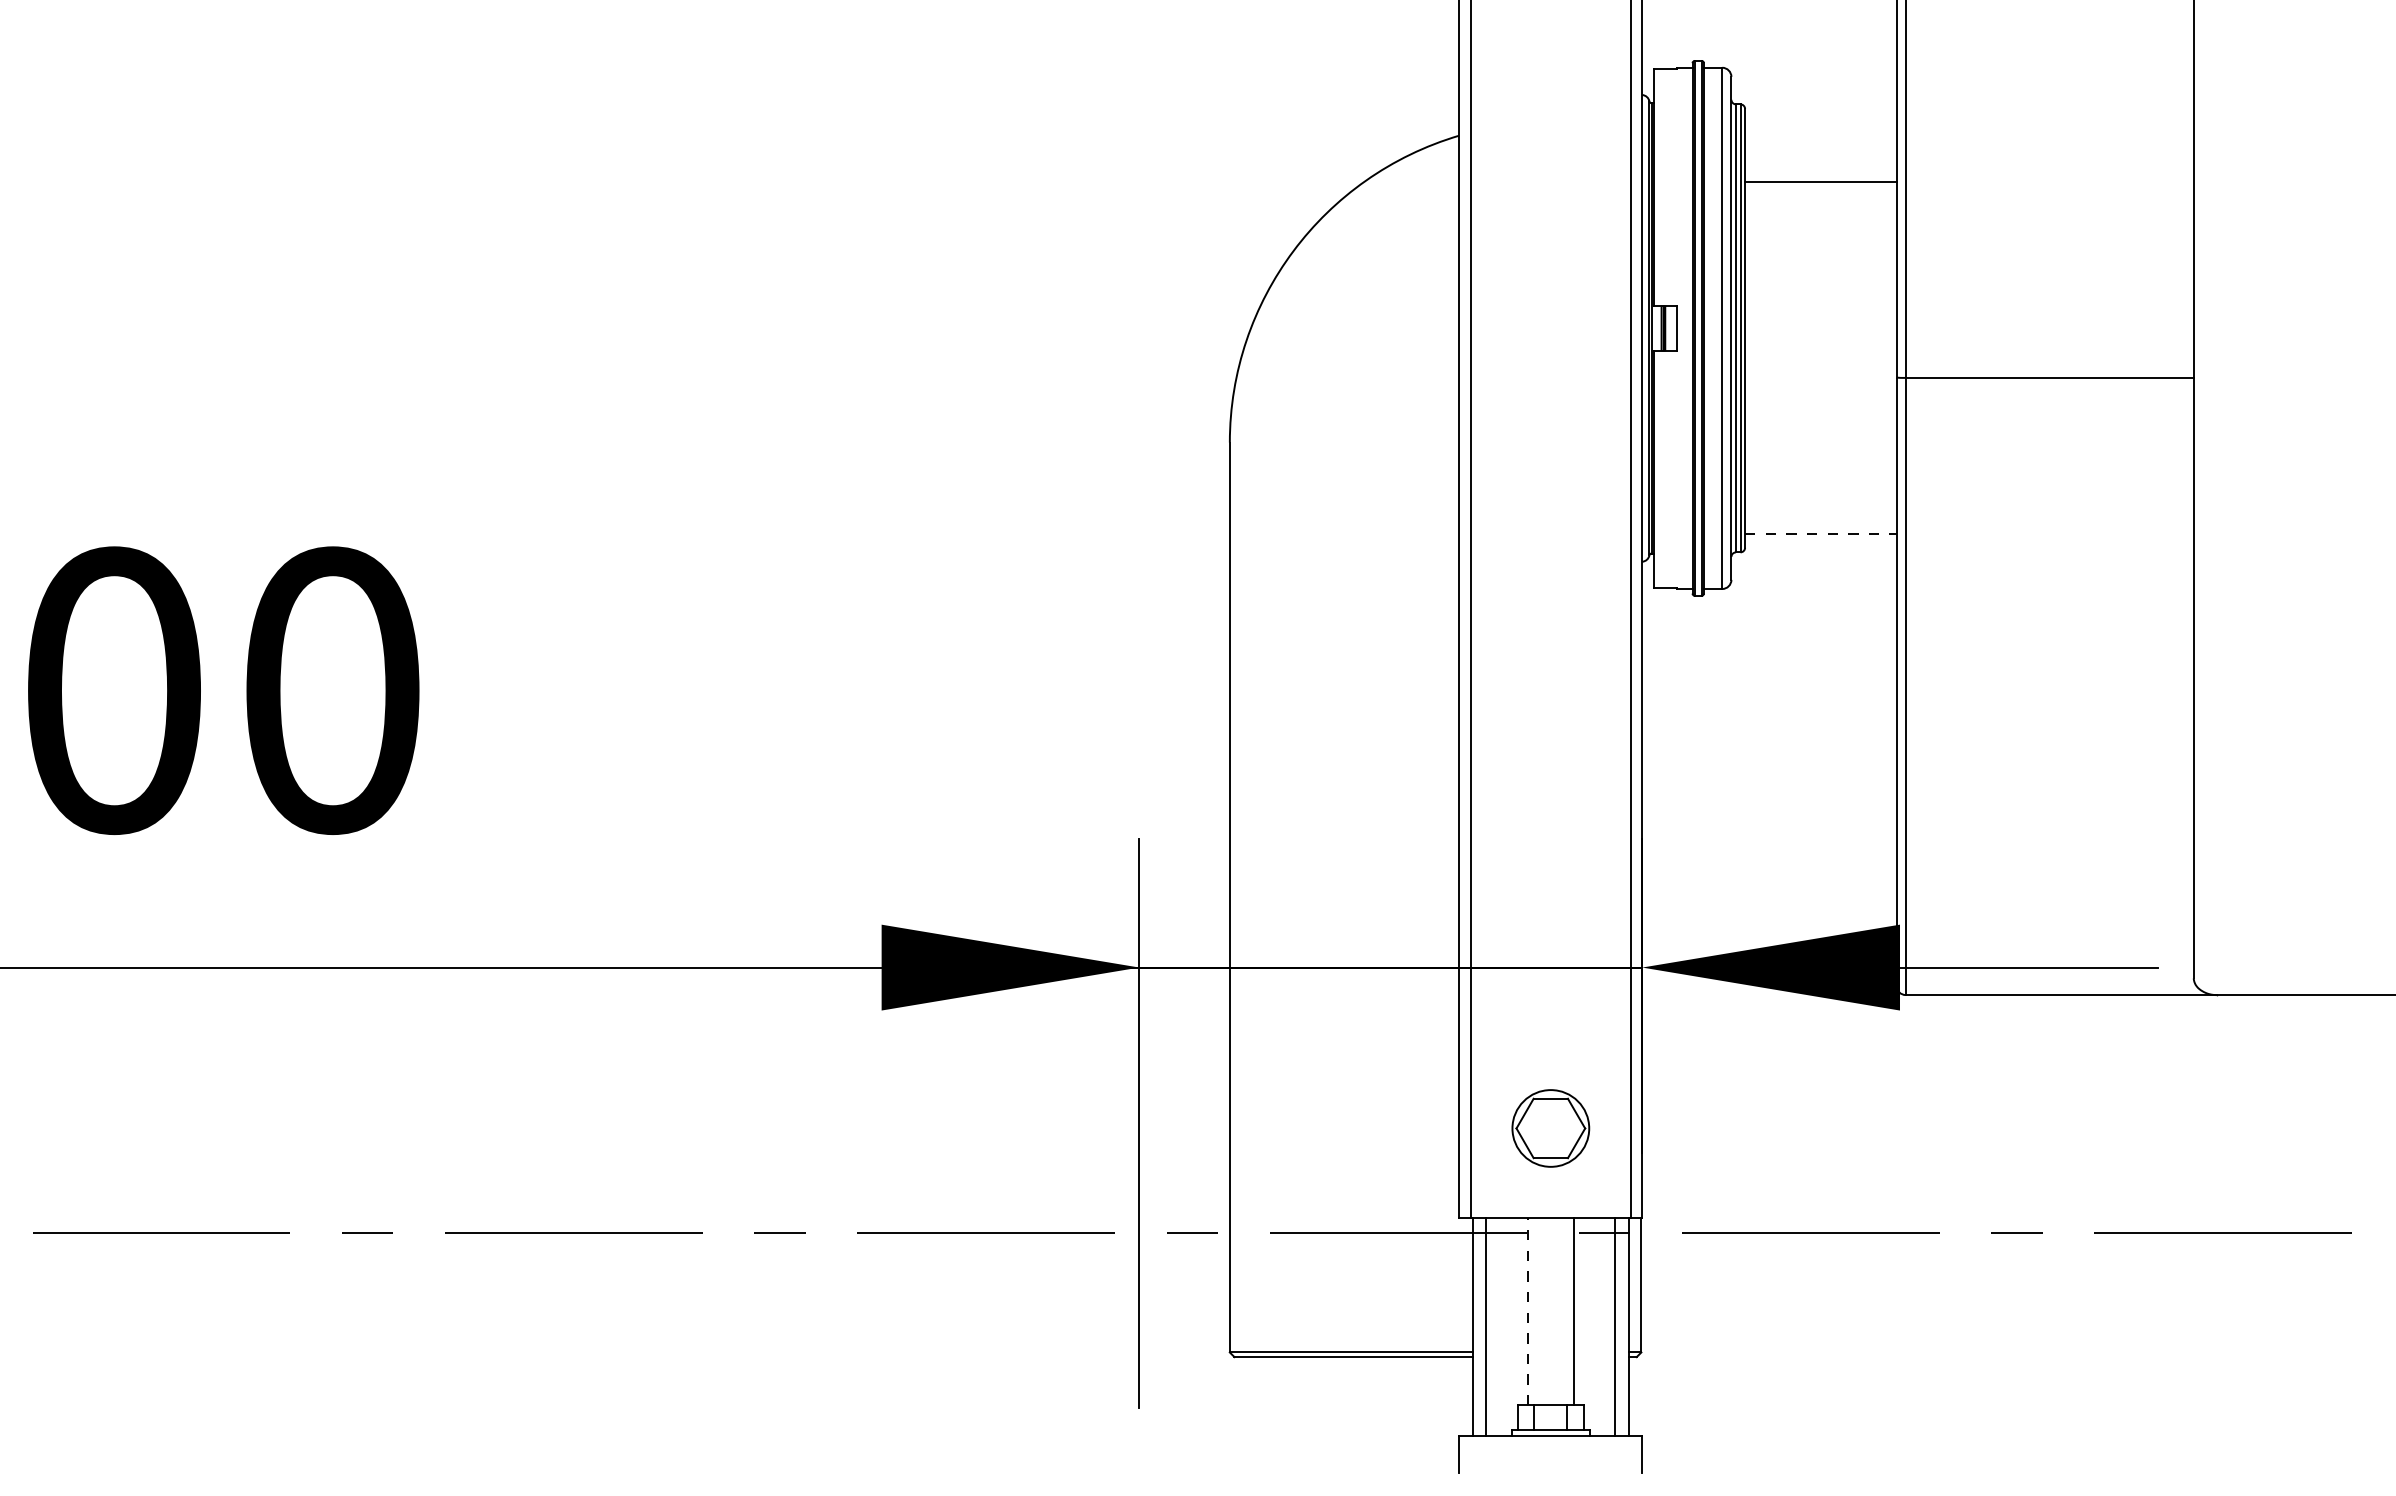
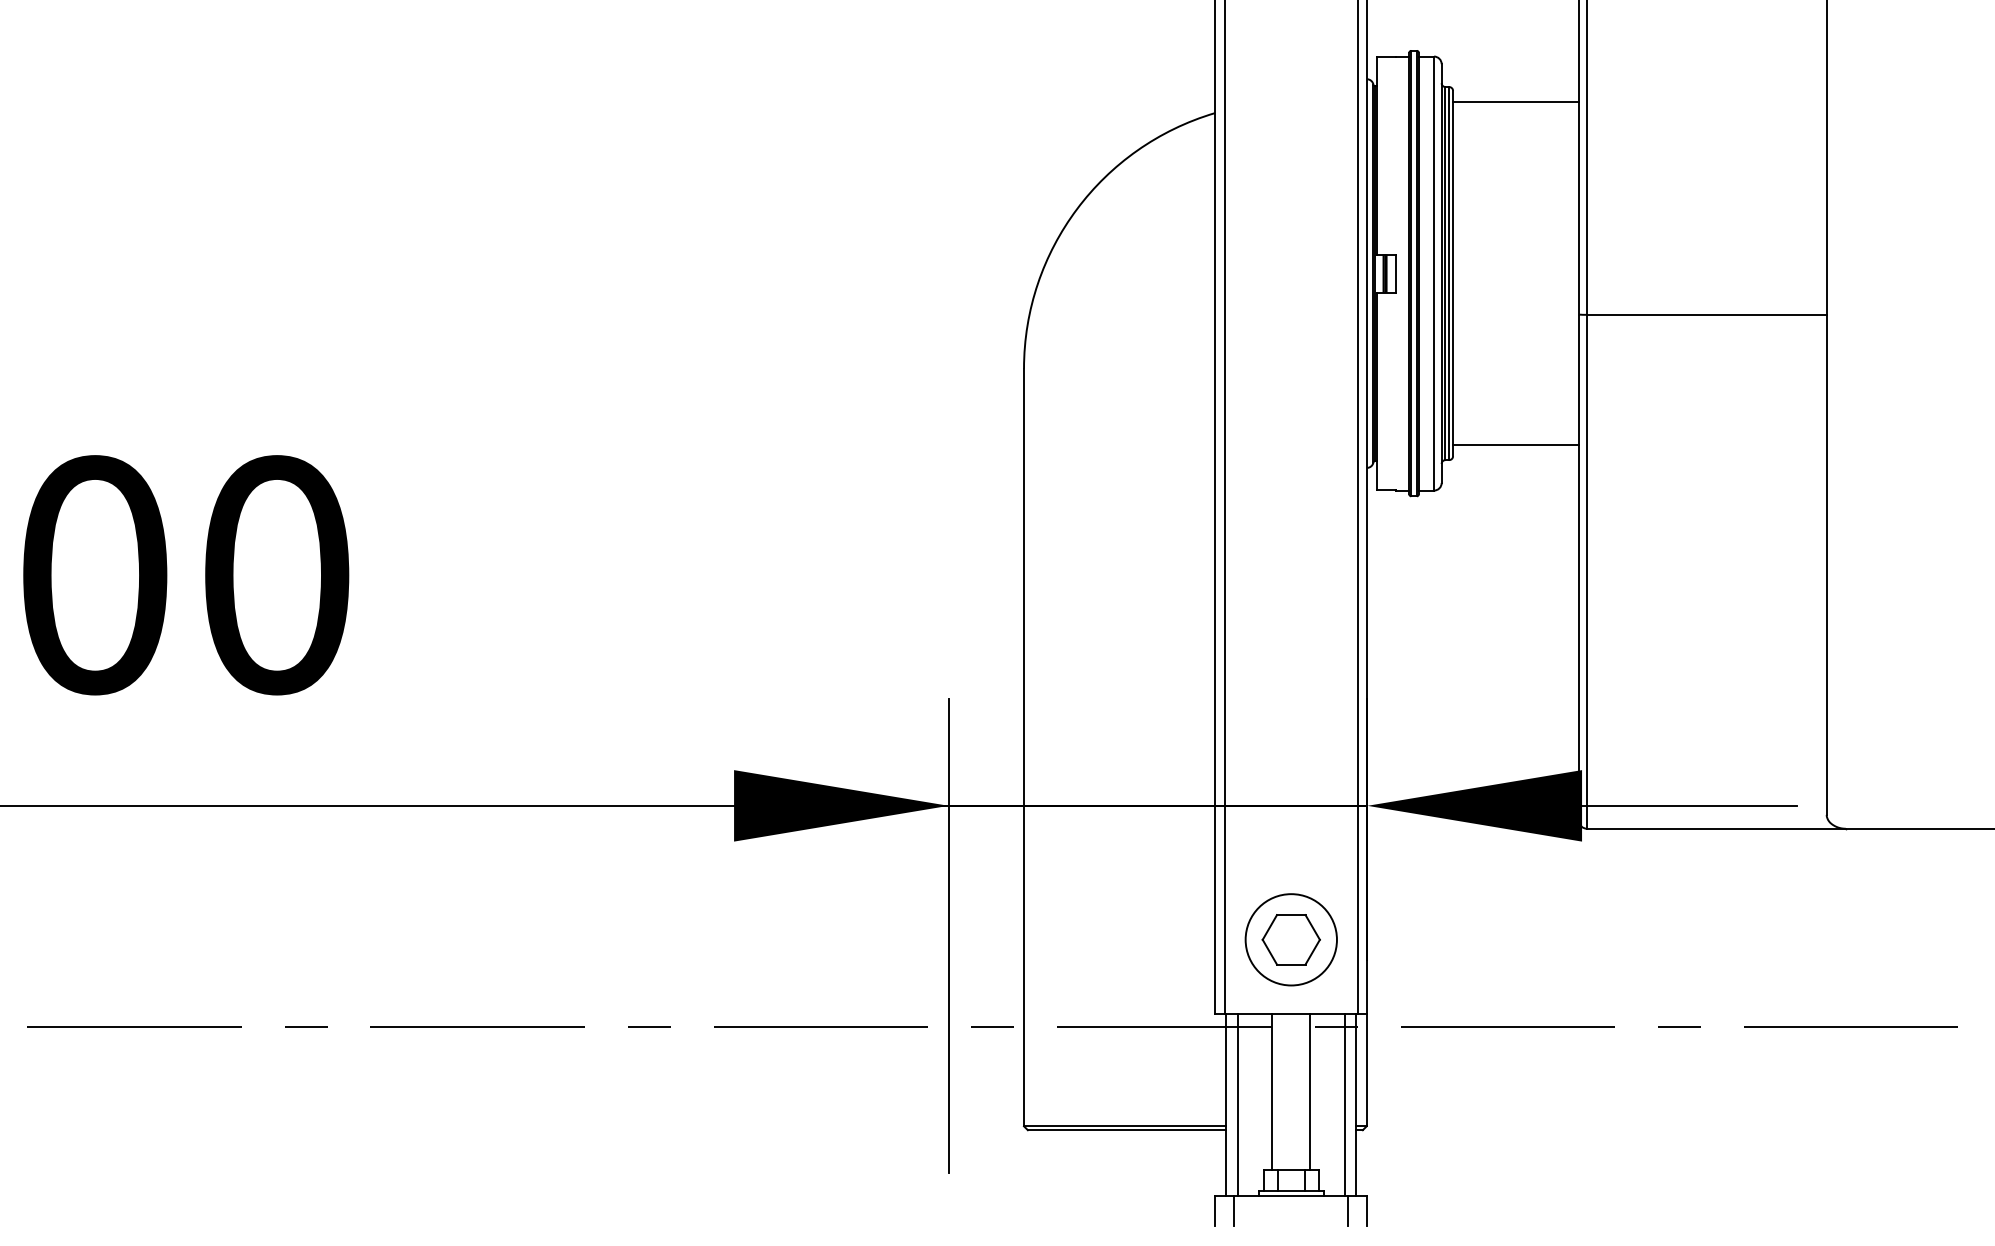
line: (1820, 181) -> (1515, 102), moved
line: (1820, 534) -> (1515, 445), dashed -> solid
circle: (1550, 1128) -> (1291, 939), size x1.43
line: (1527, 1311) -> (1271, 1092), dashed -> solid
line: (1482, 1453) -> (1234, 1210), added
line: (1619, 1453) -> (1348, 1210), added

